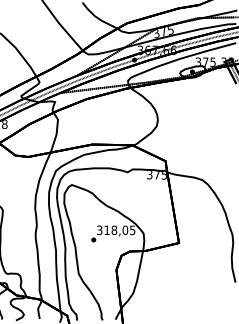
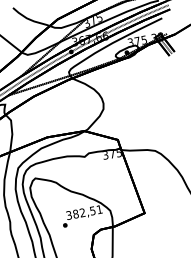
text: (119, 230) -> (87, 212), 318,05 -> 382,51

